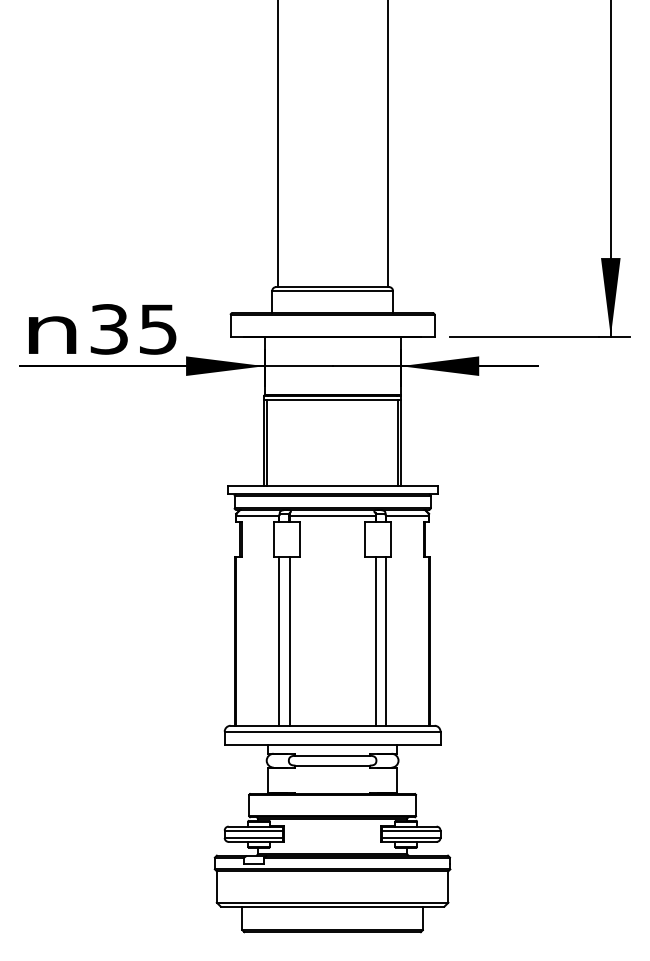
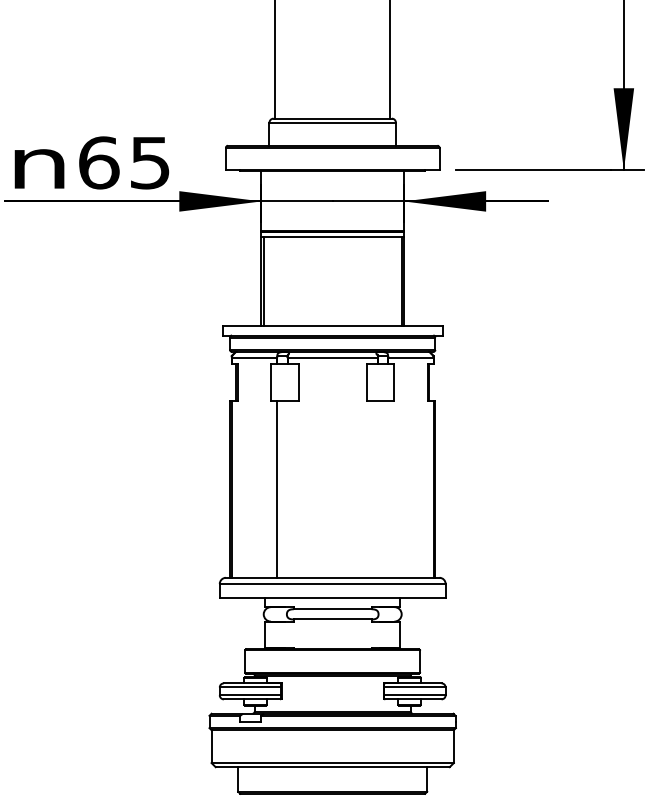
text: (109, 329) -> (99, 163), 35 -> 65
line: (289, 641) -> (287, 489), removed
line: (375, 641) -> (377, 489), removed
line: (385, 641) -> (388, 489), removed

